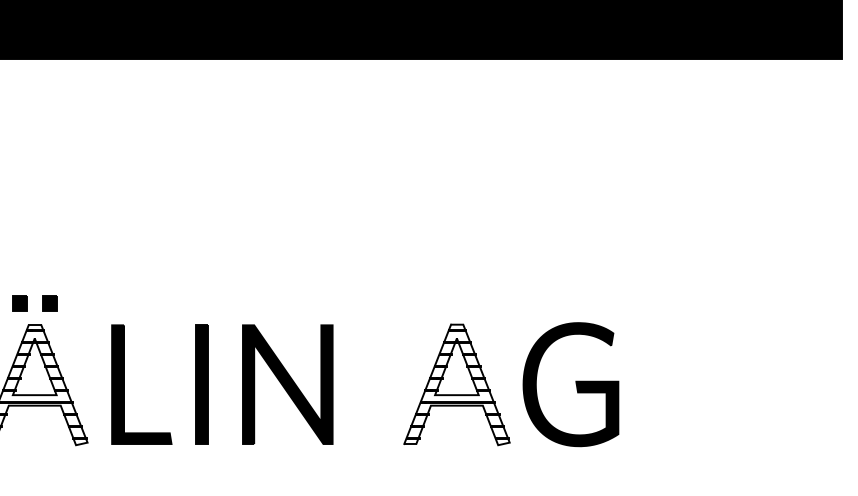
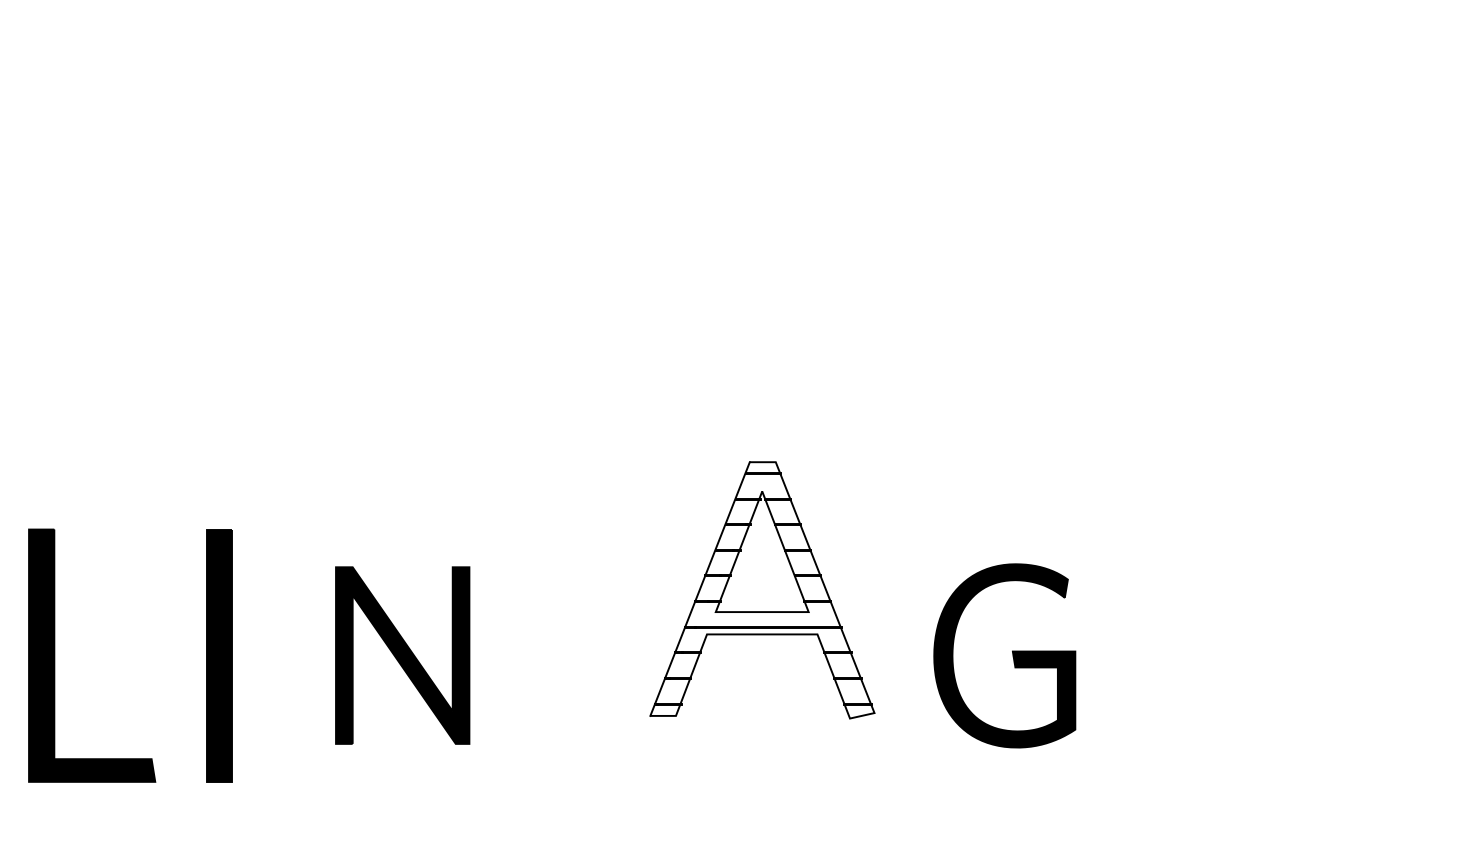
part: (287, 384) -> (401, 655), size x0.7
part: (456, 384) -> (761, 589), moved
part: (570, 384) -> (1003, 655), size x0.7

